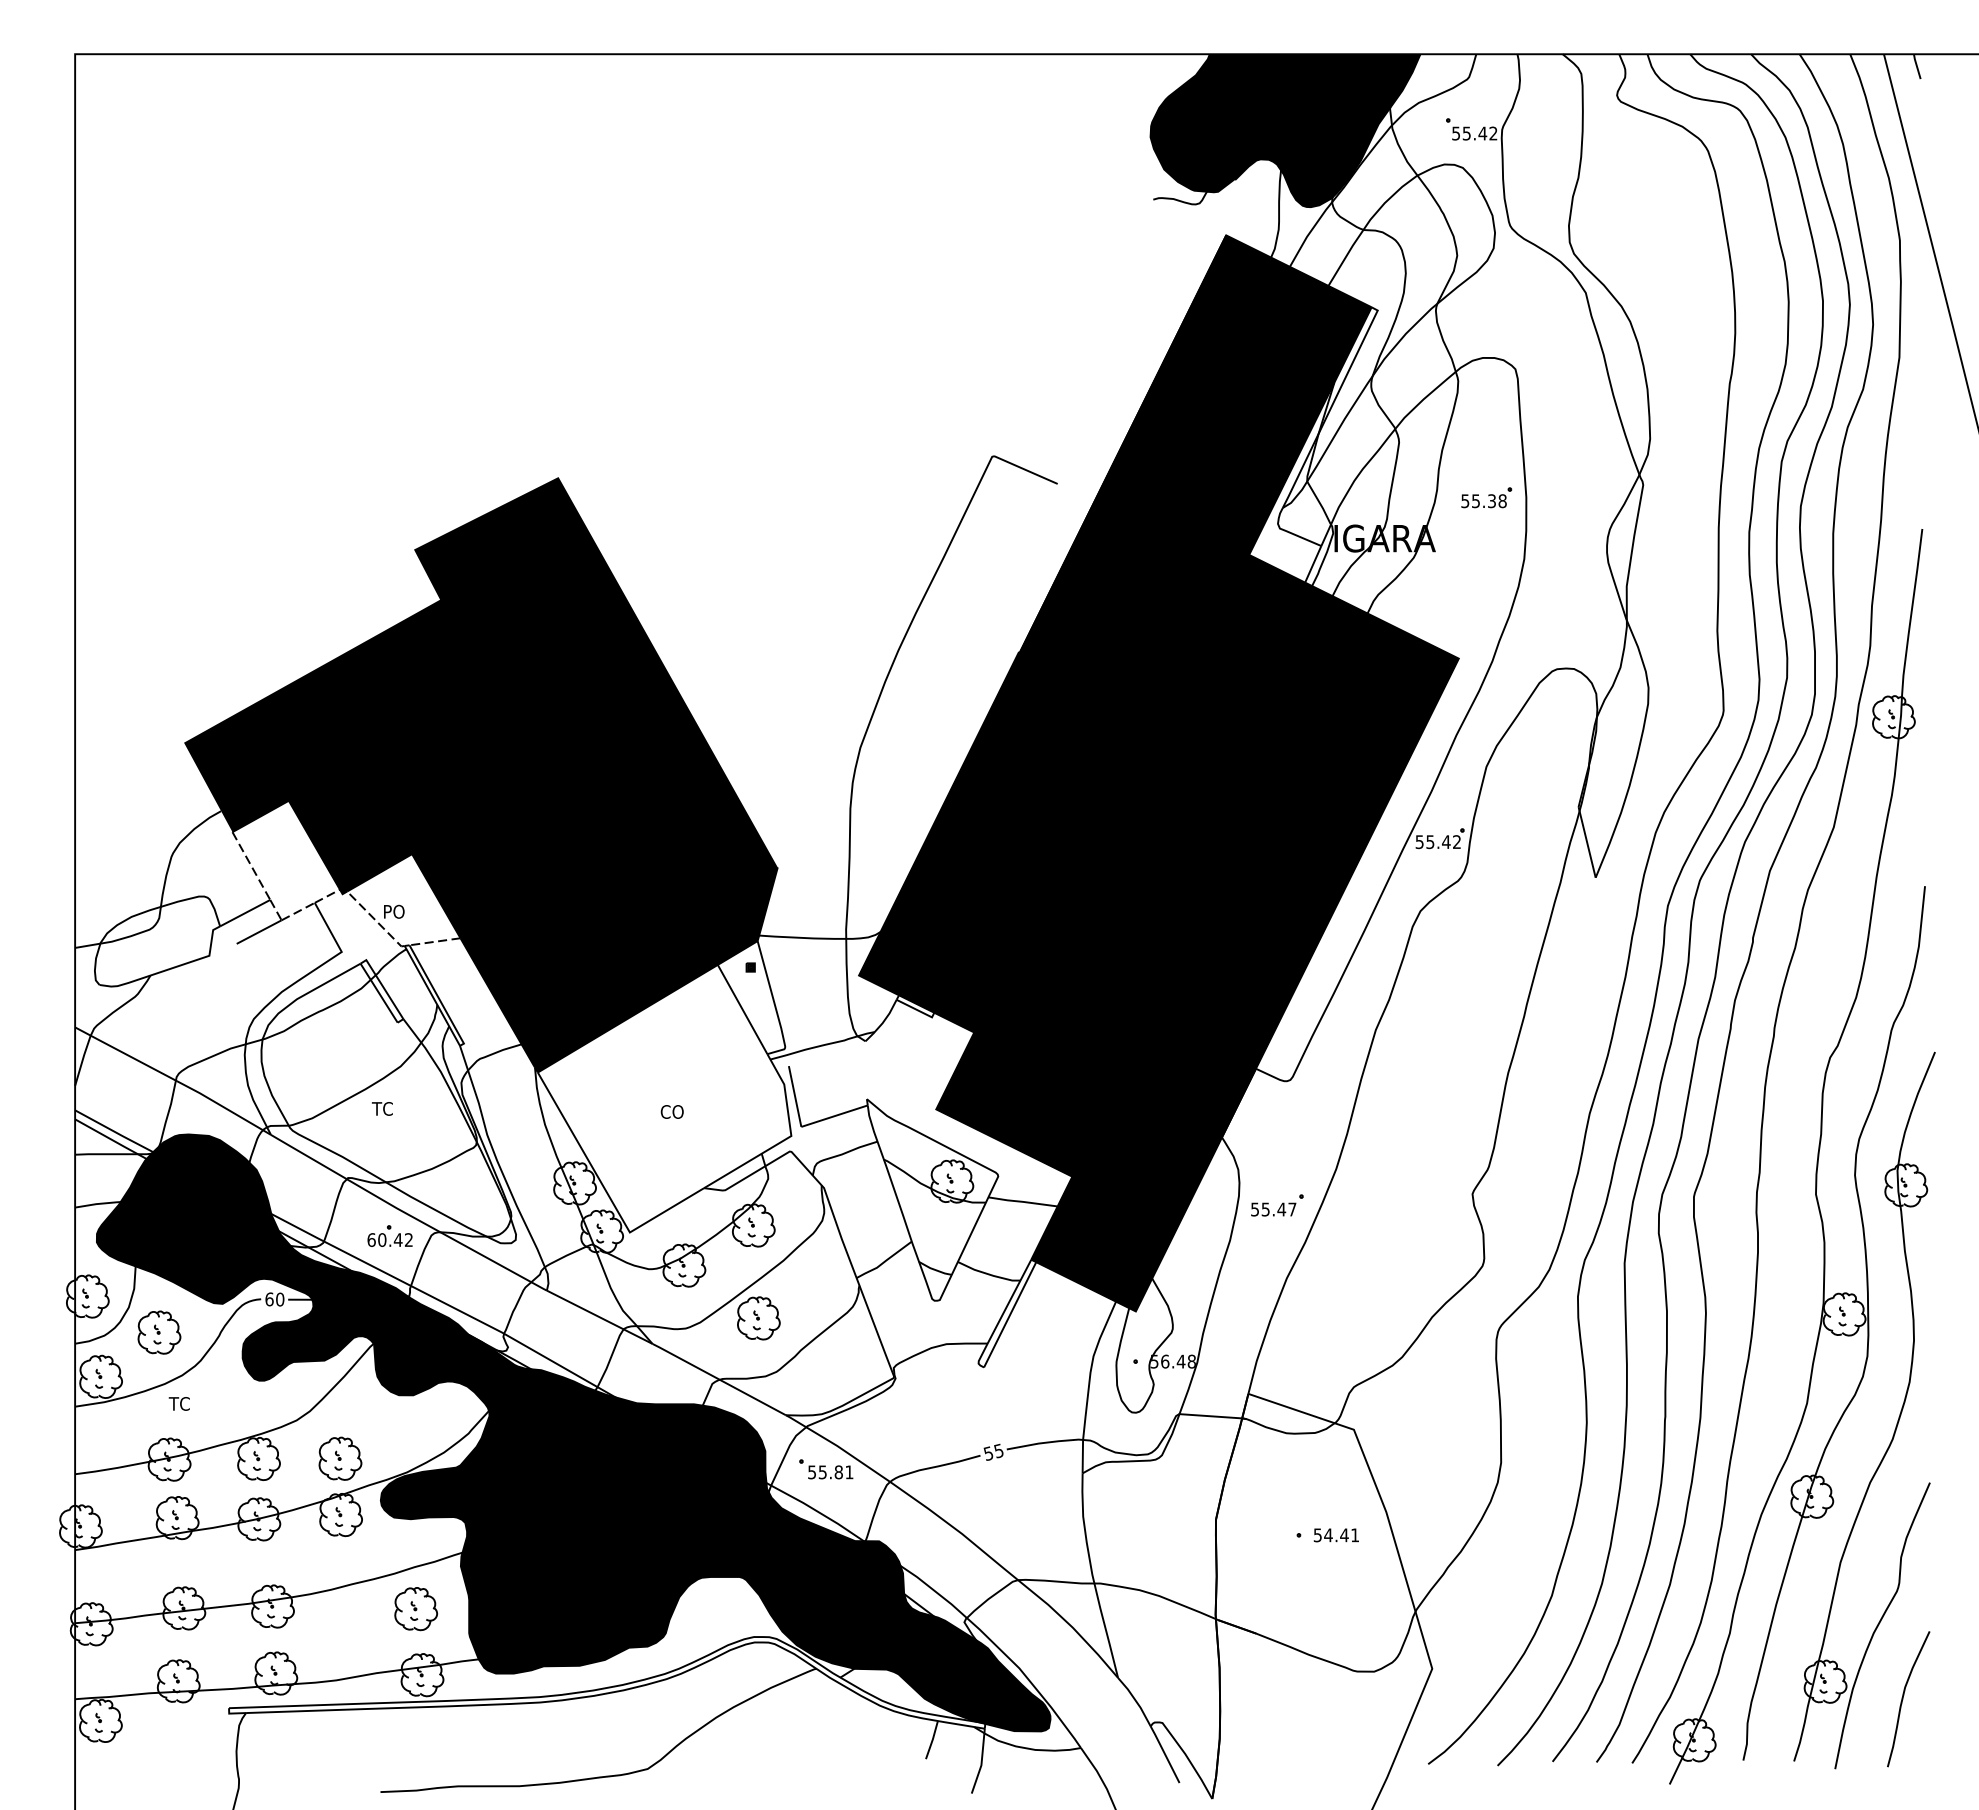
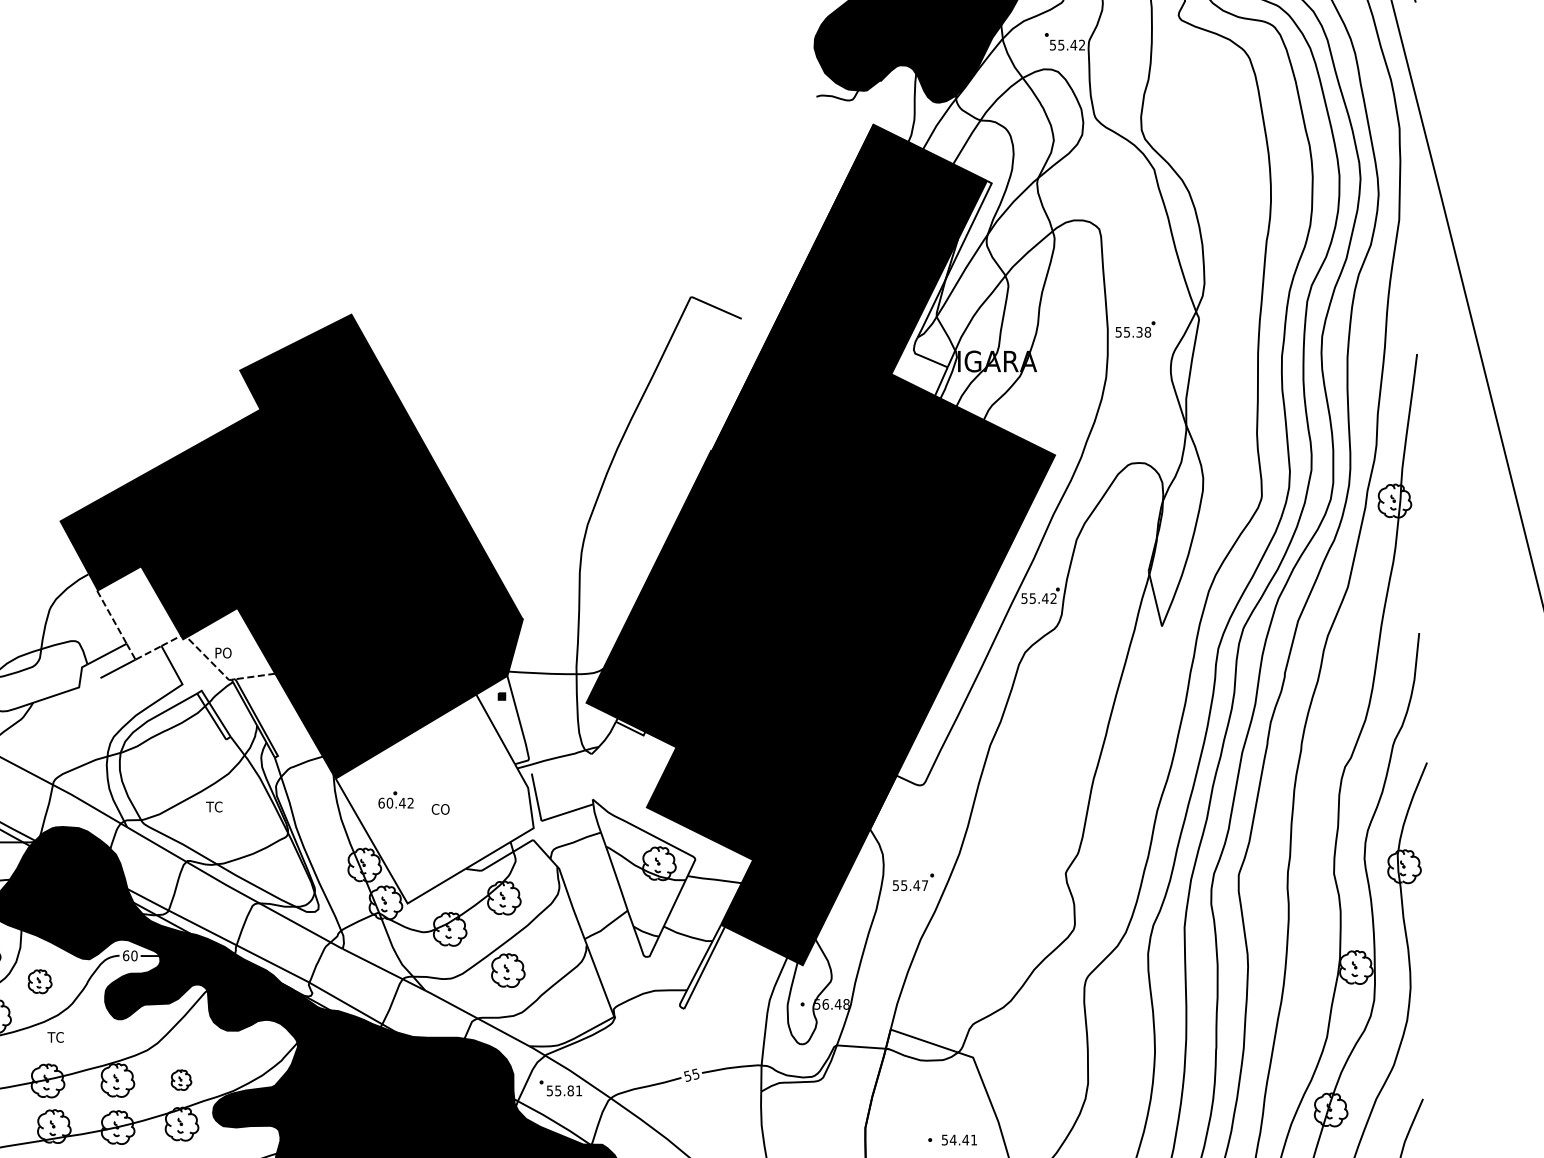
part: (1486, 497) -> (1135, 329), moved
part: (389, 1235) -> (395, 799), moved
part: (159, 1332) -> (40, 981), size x0.7
part: (340, 1458) -> (181, 1080), size x0.6

